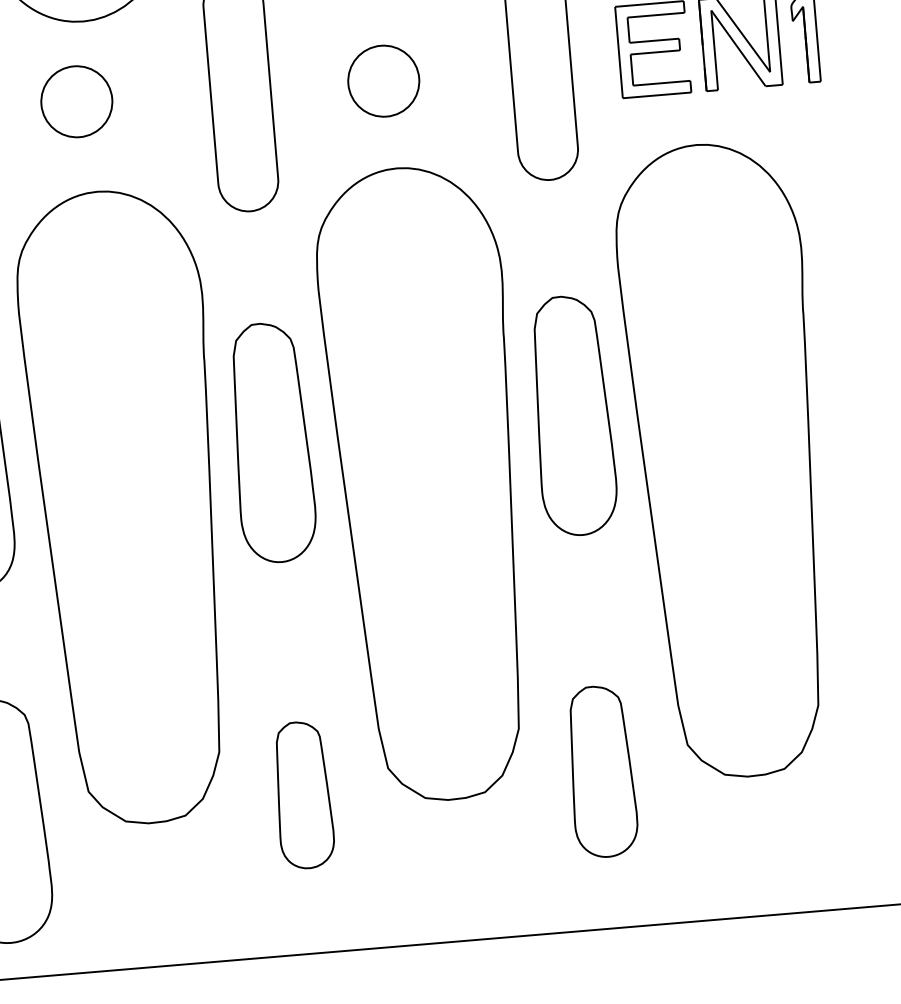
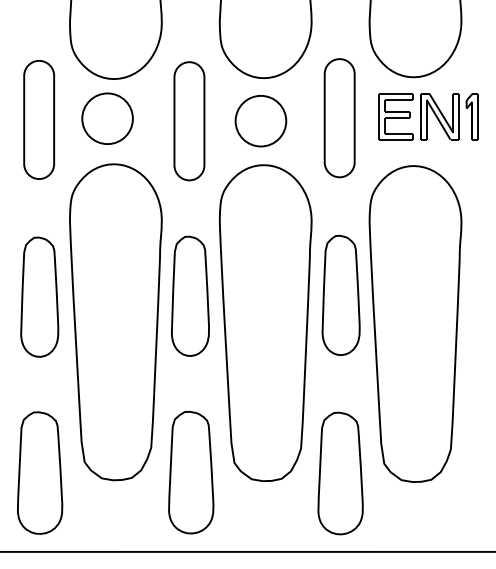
part: (382, 81) -> (260, 121), size x1.43
part: (76, 101) -> (107, 118), size x1.43
part: (601, 771) -> (340, 473), size x1.43
part: (303, 794) -> (191, 472), size x1.67

